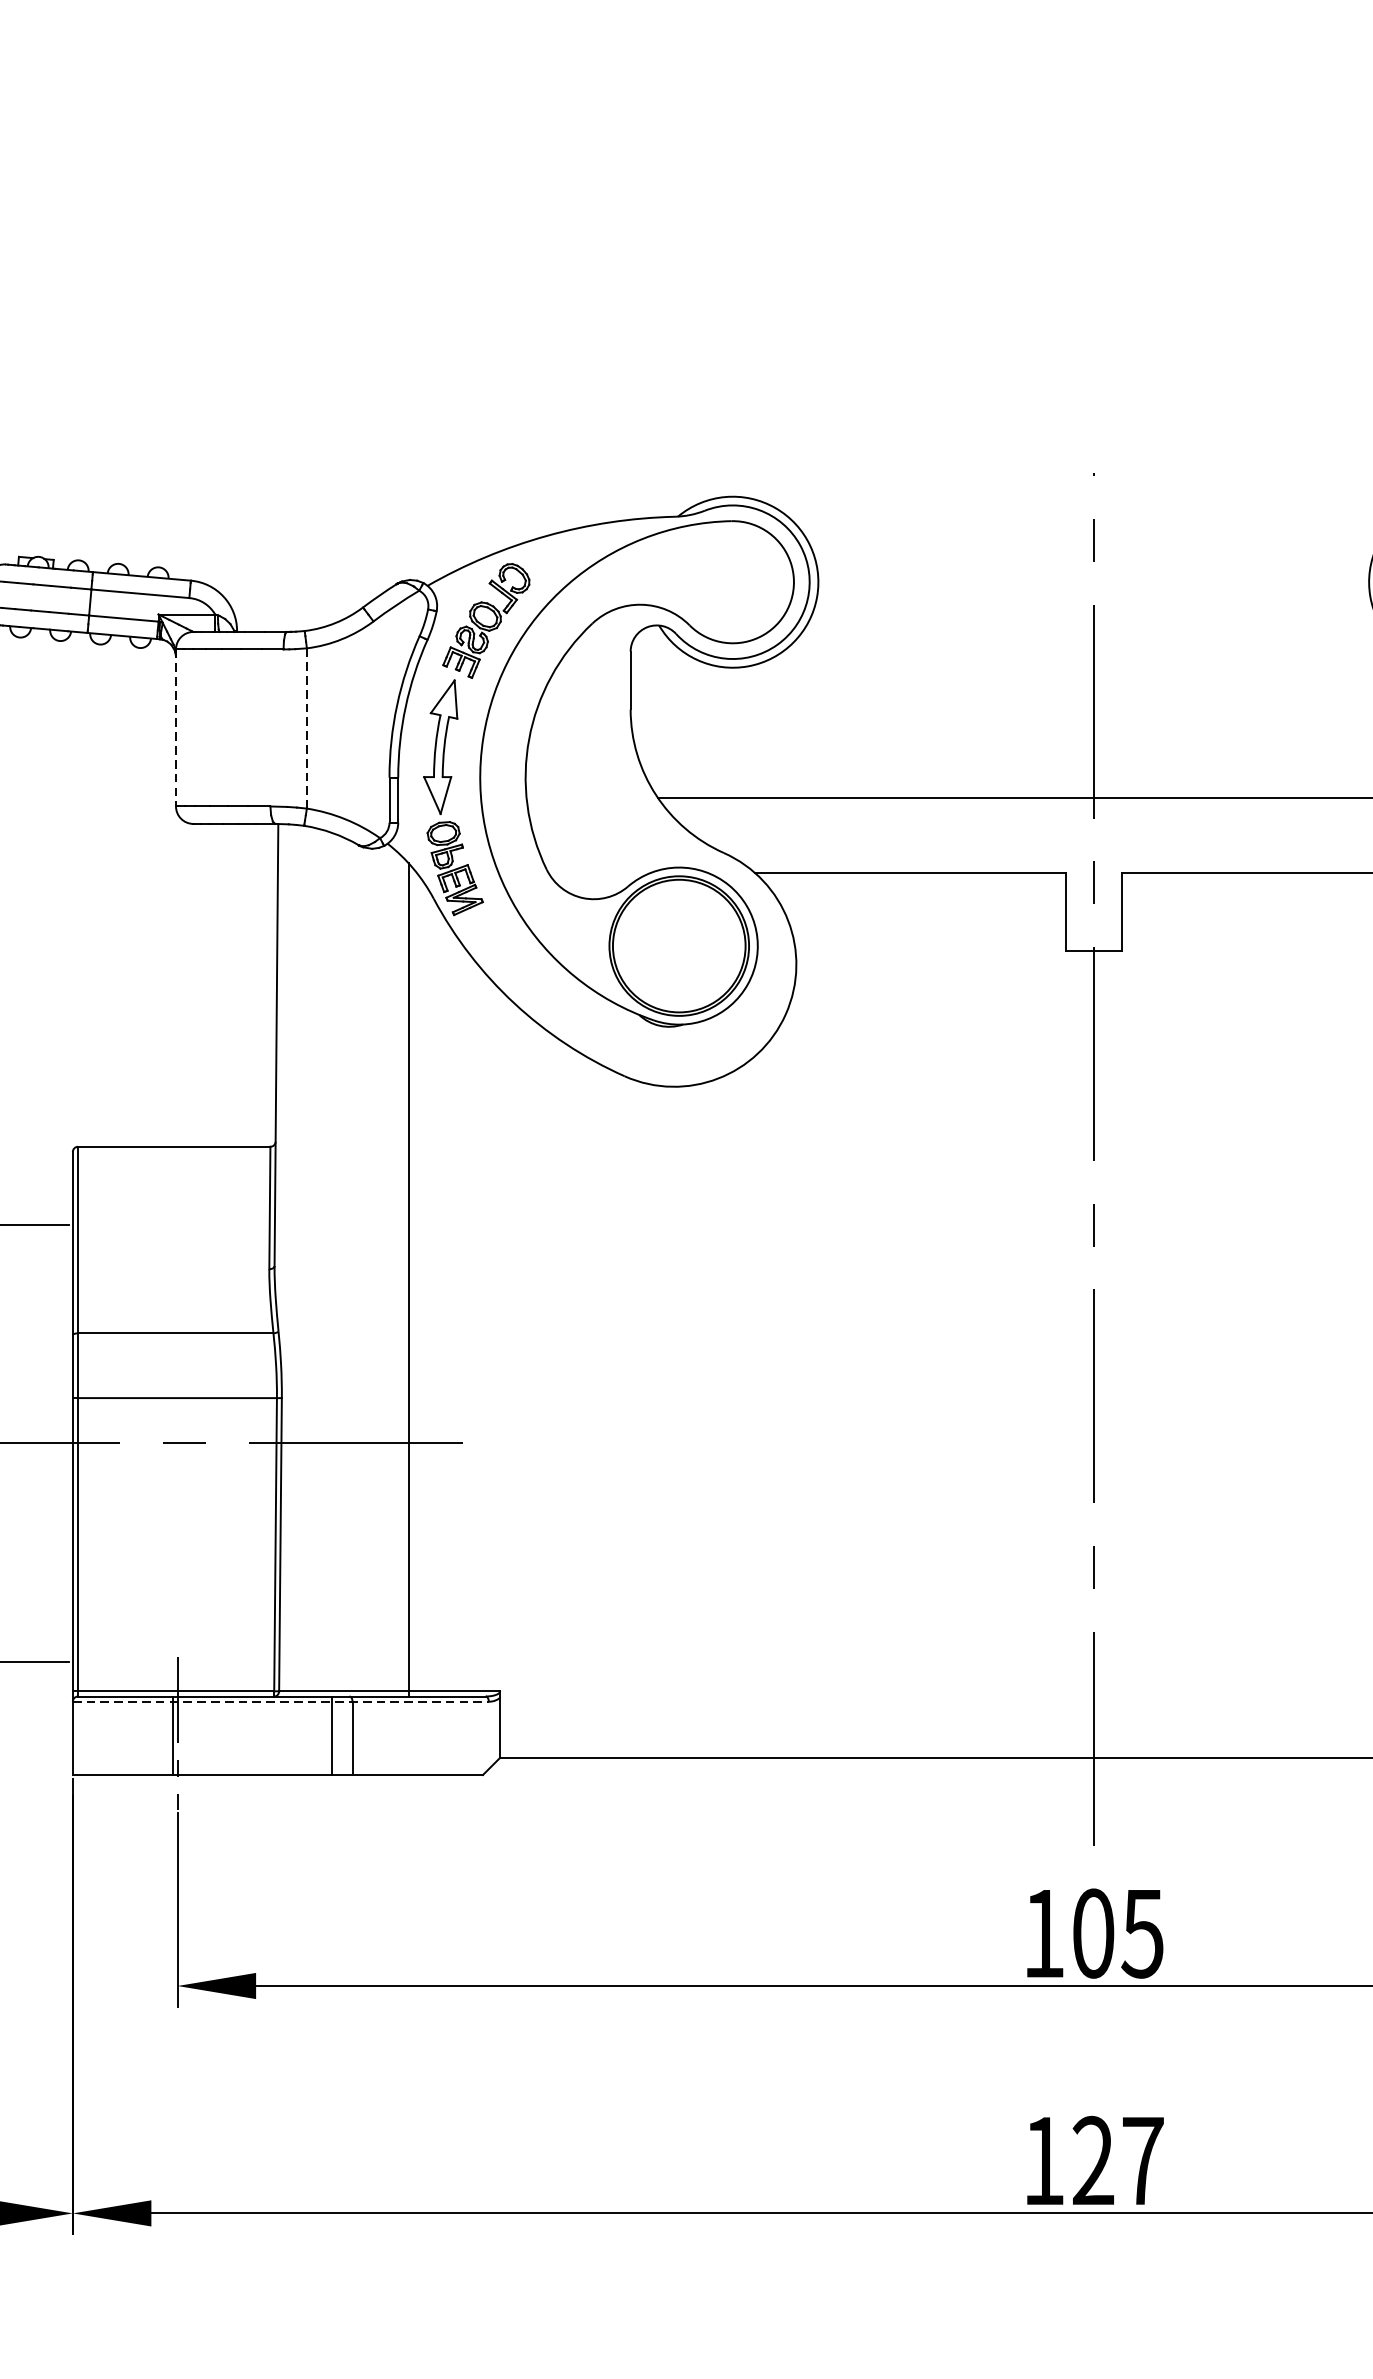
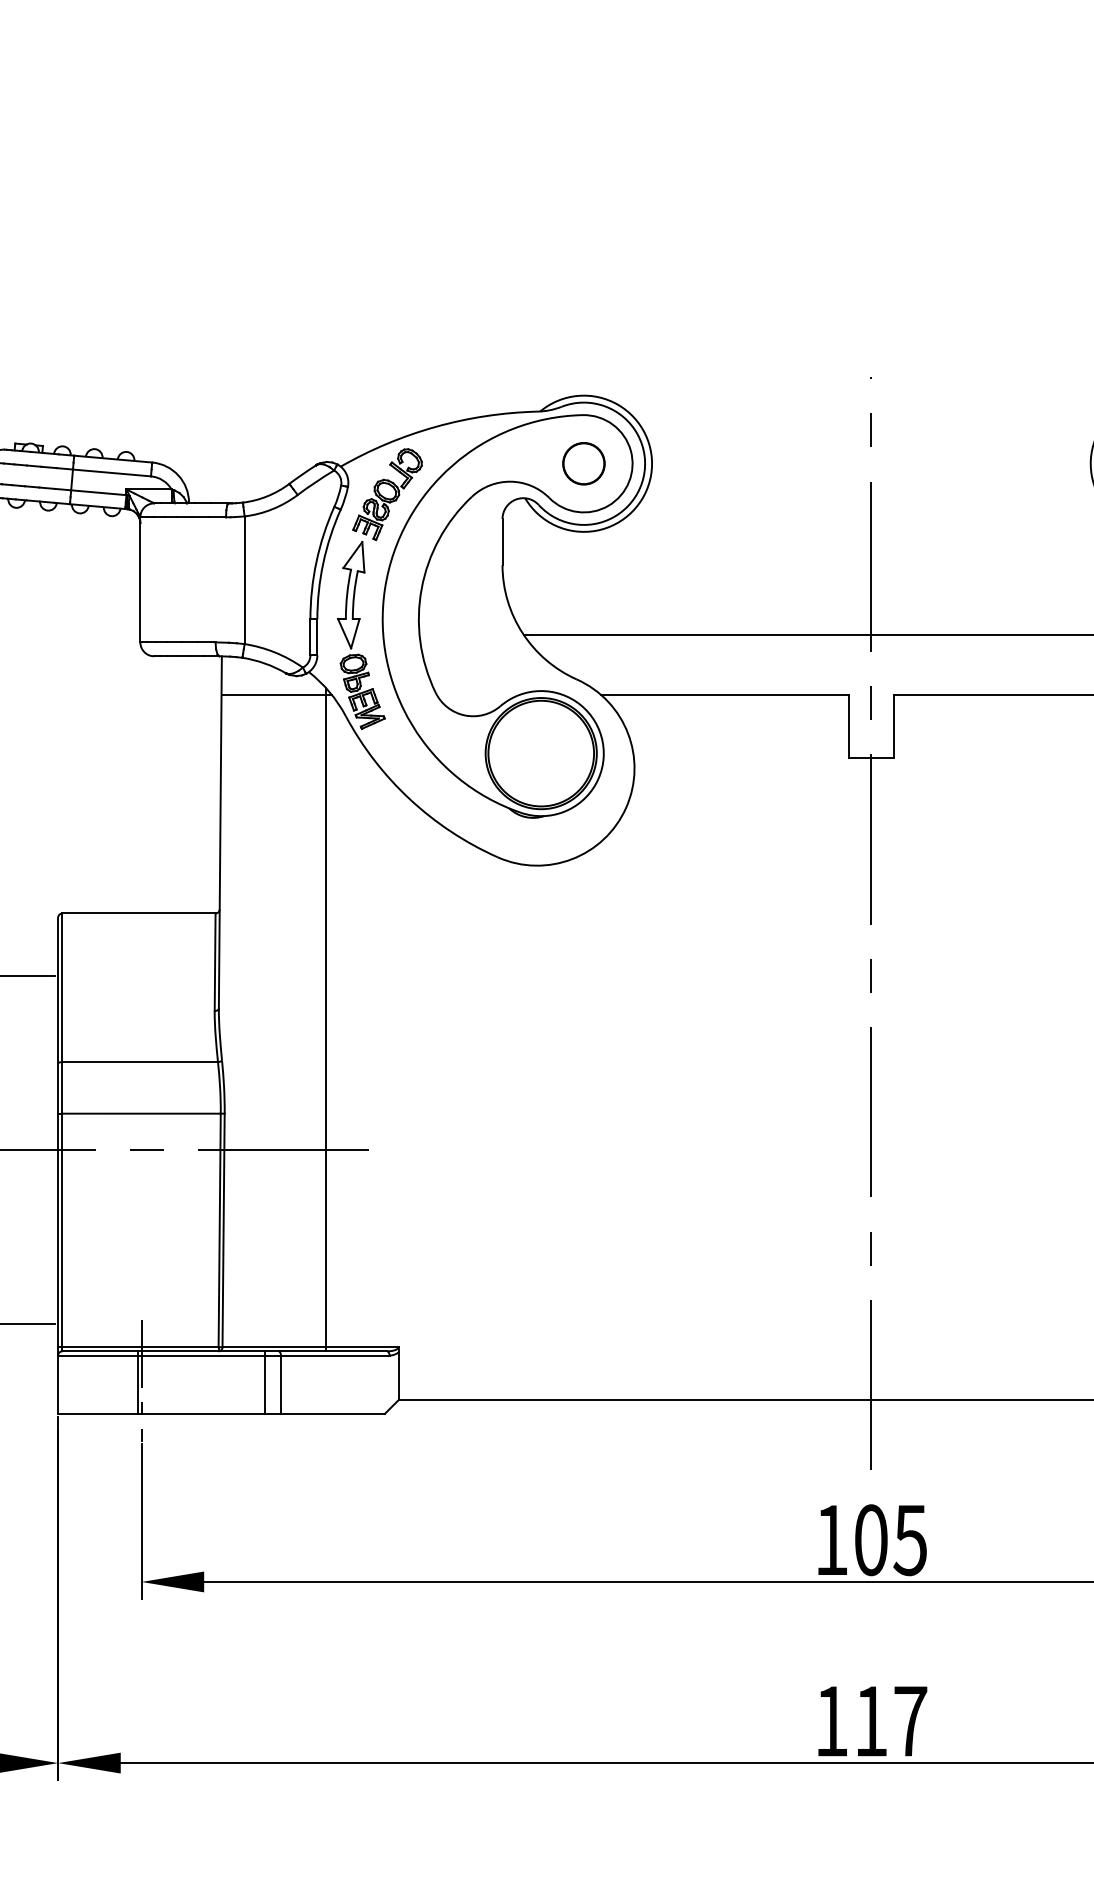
circle: (732, 581) -> (583, 463), added
line: (176, 727) -> (140, 579), dashed -> solid
line: (306, 728) -> (244, 580), dashed -> solid
line: (346, 873) -> (276, 695), added
line: (280, 1701) -> (223, 1355), dashed -> solid
text: (1092, 2159) -> (870, 1720), 127 -> 117

